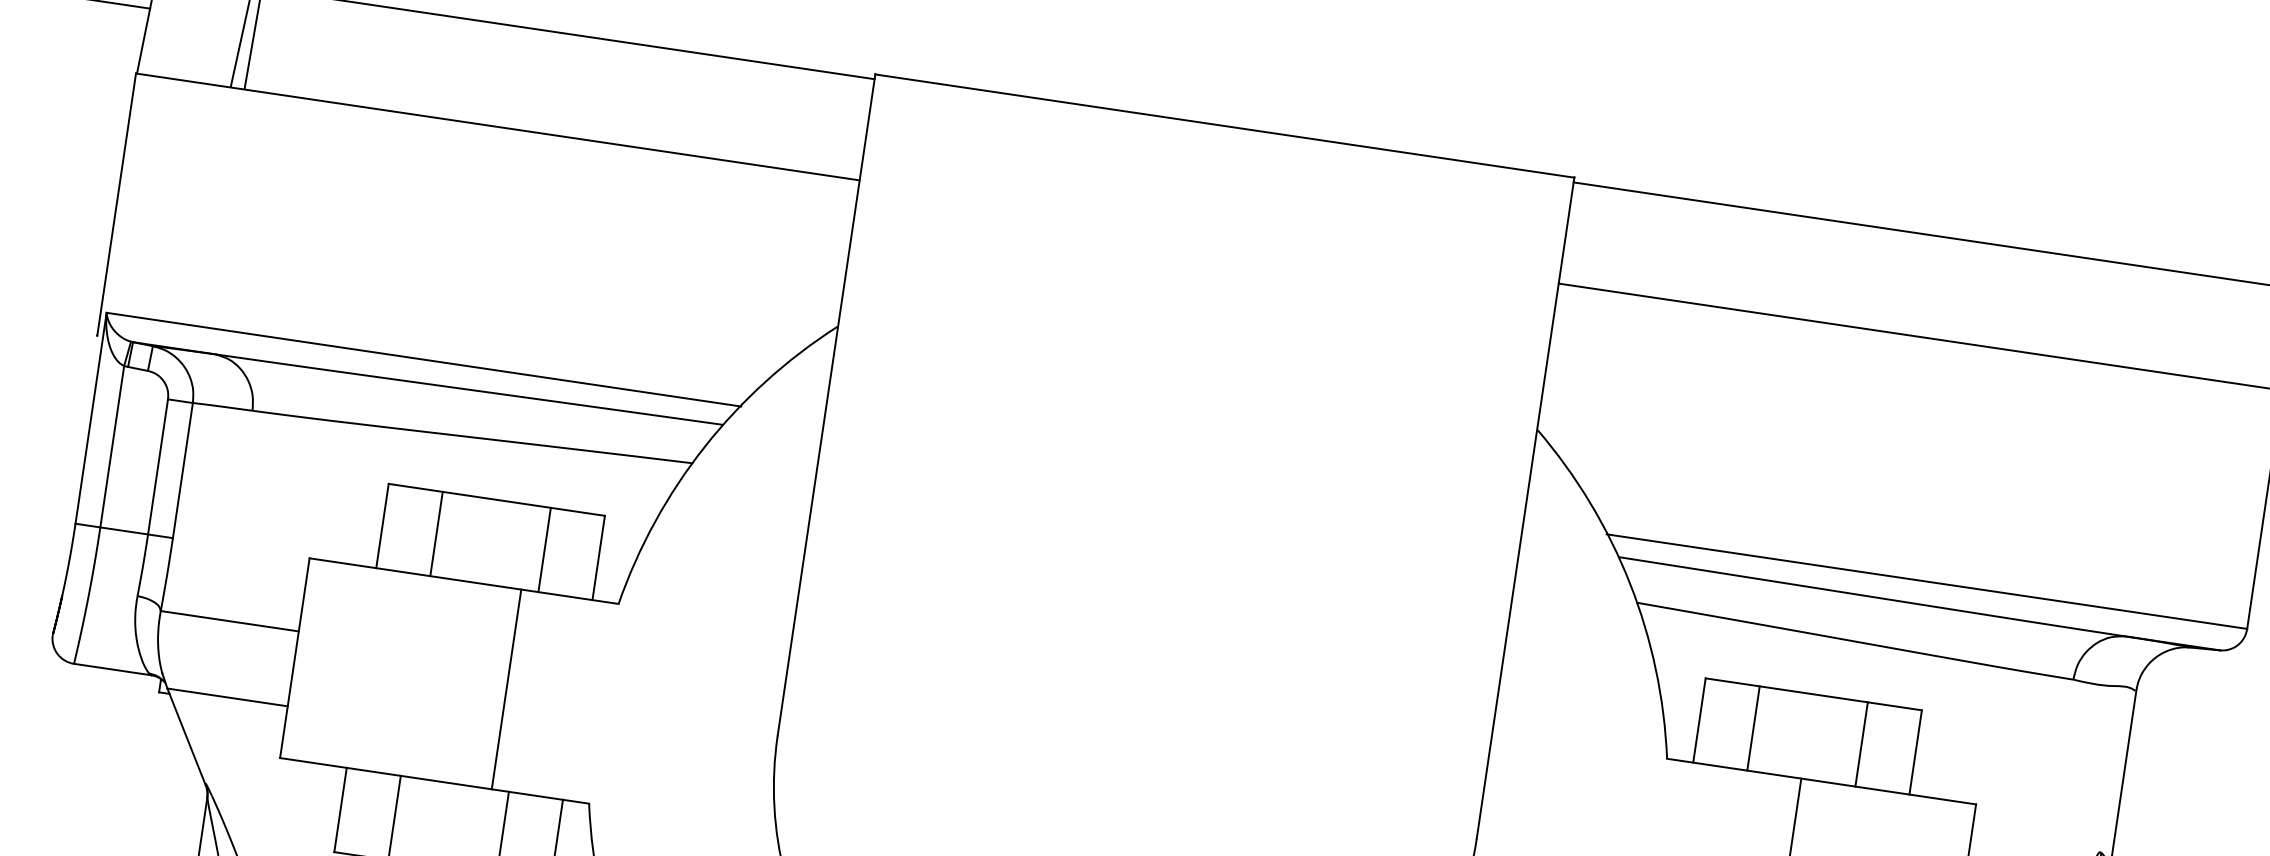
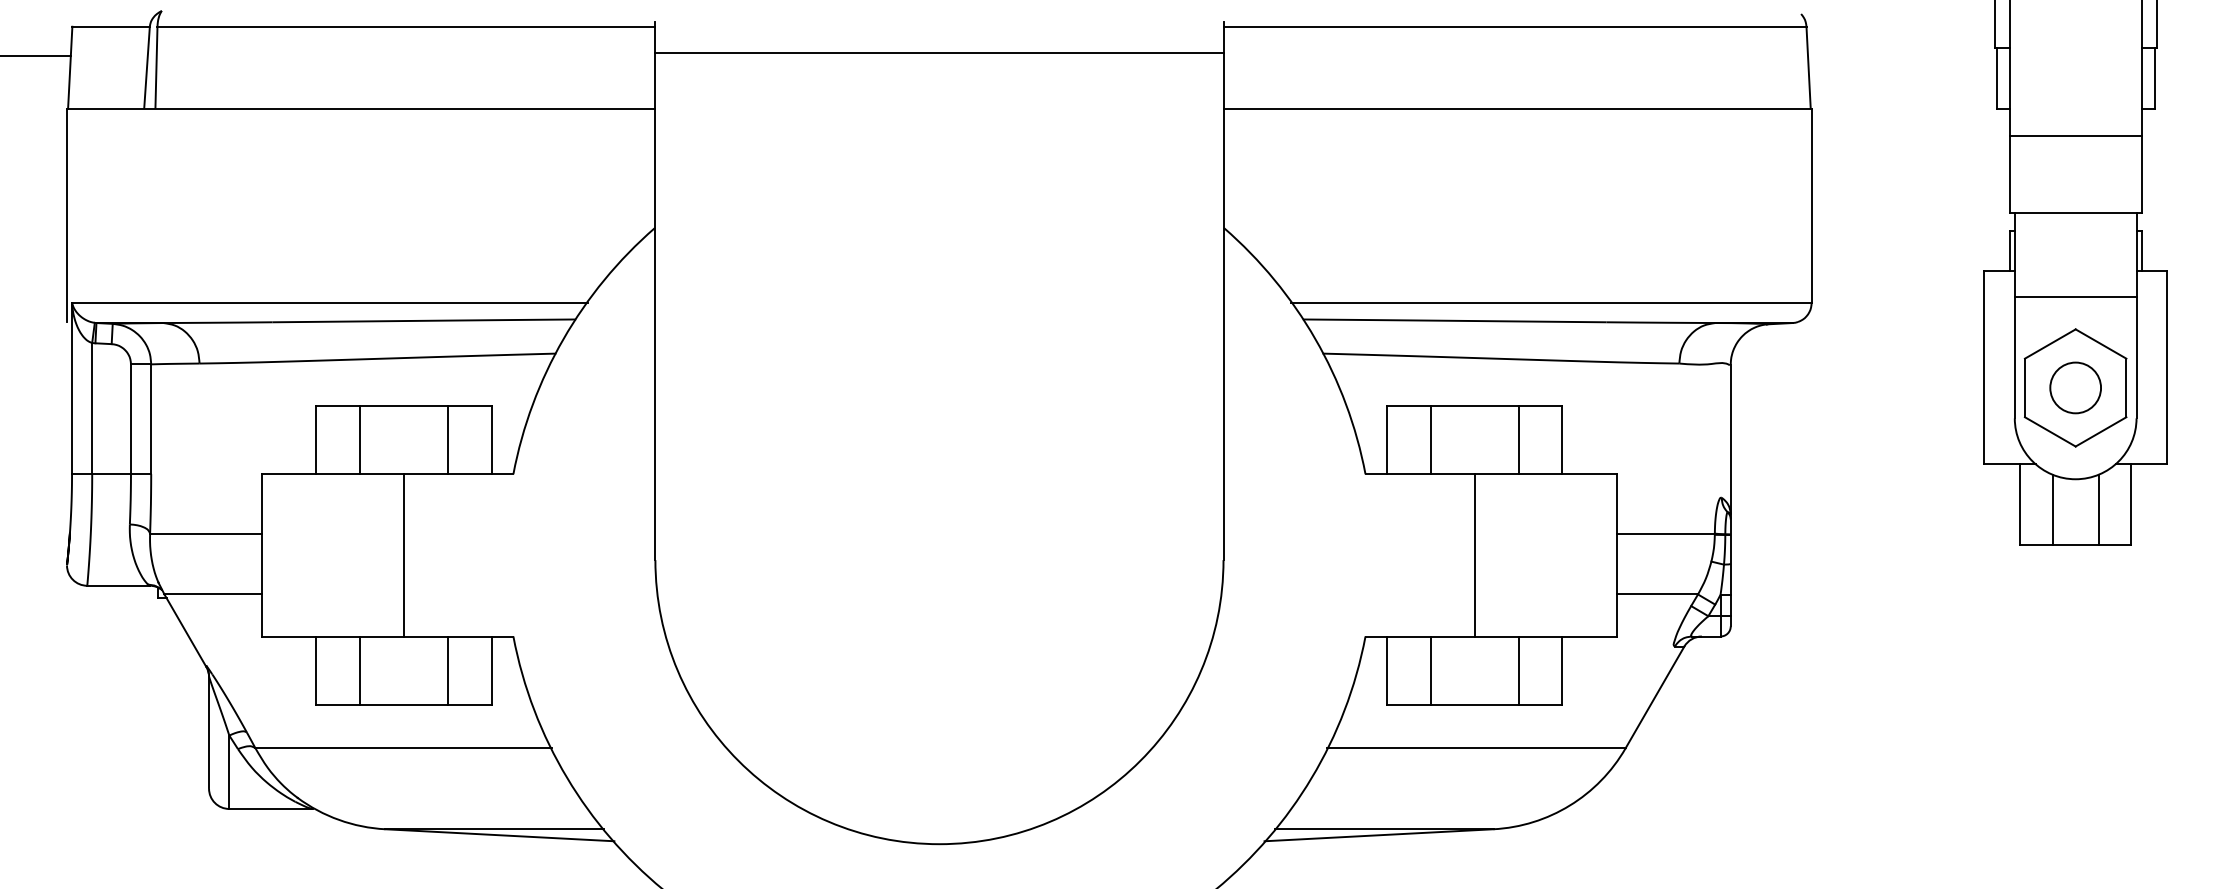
line: (1224, 125) -> (939, 52), moved
line: (506, 689) -> (404, 555), moved

